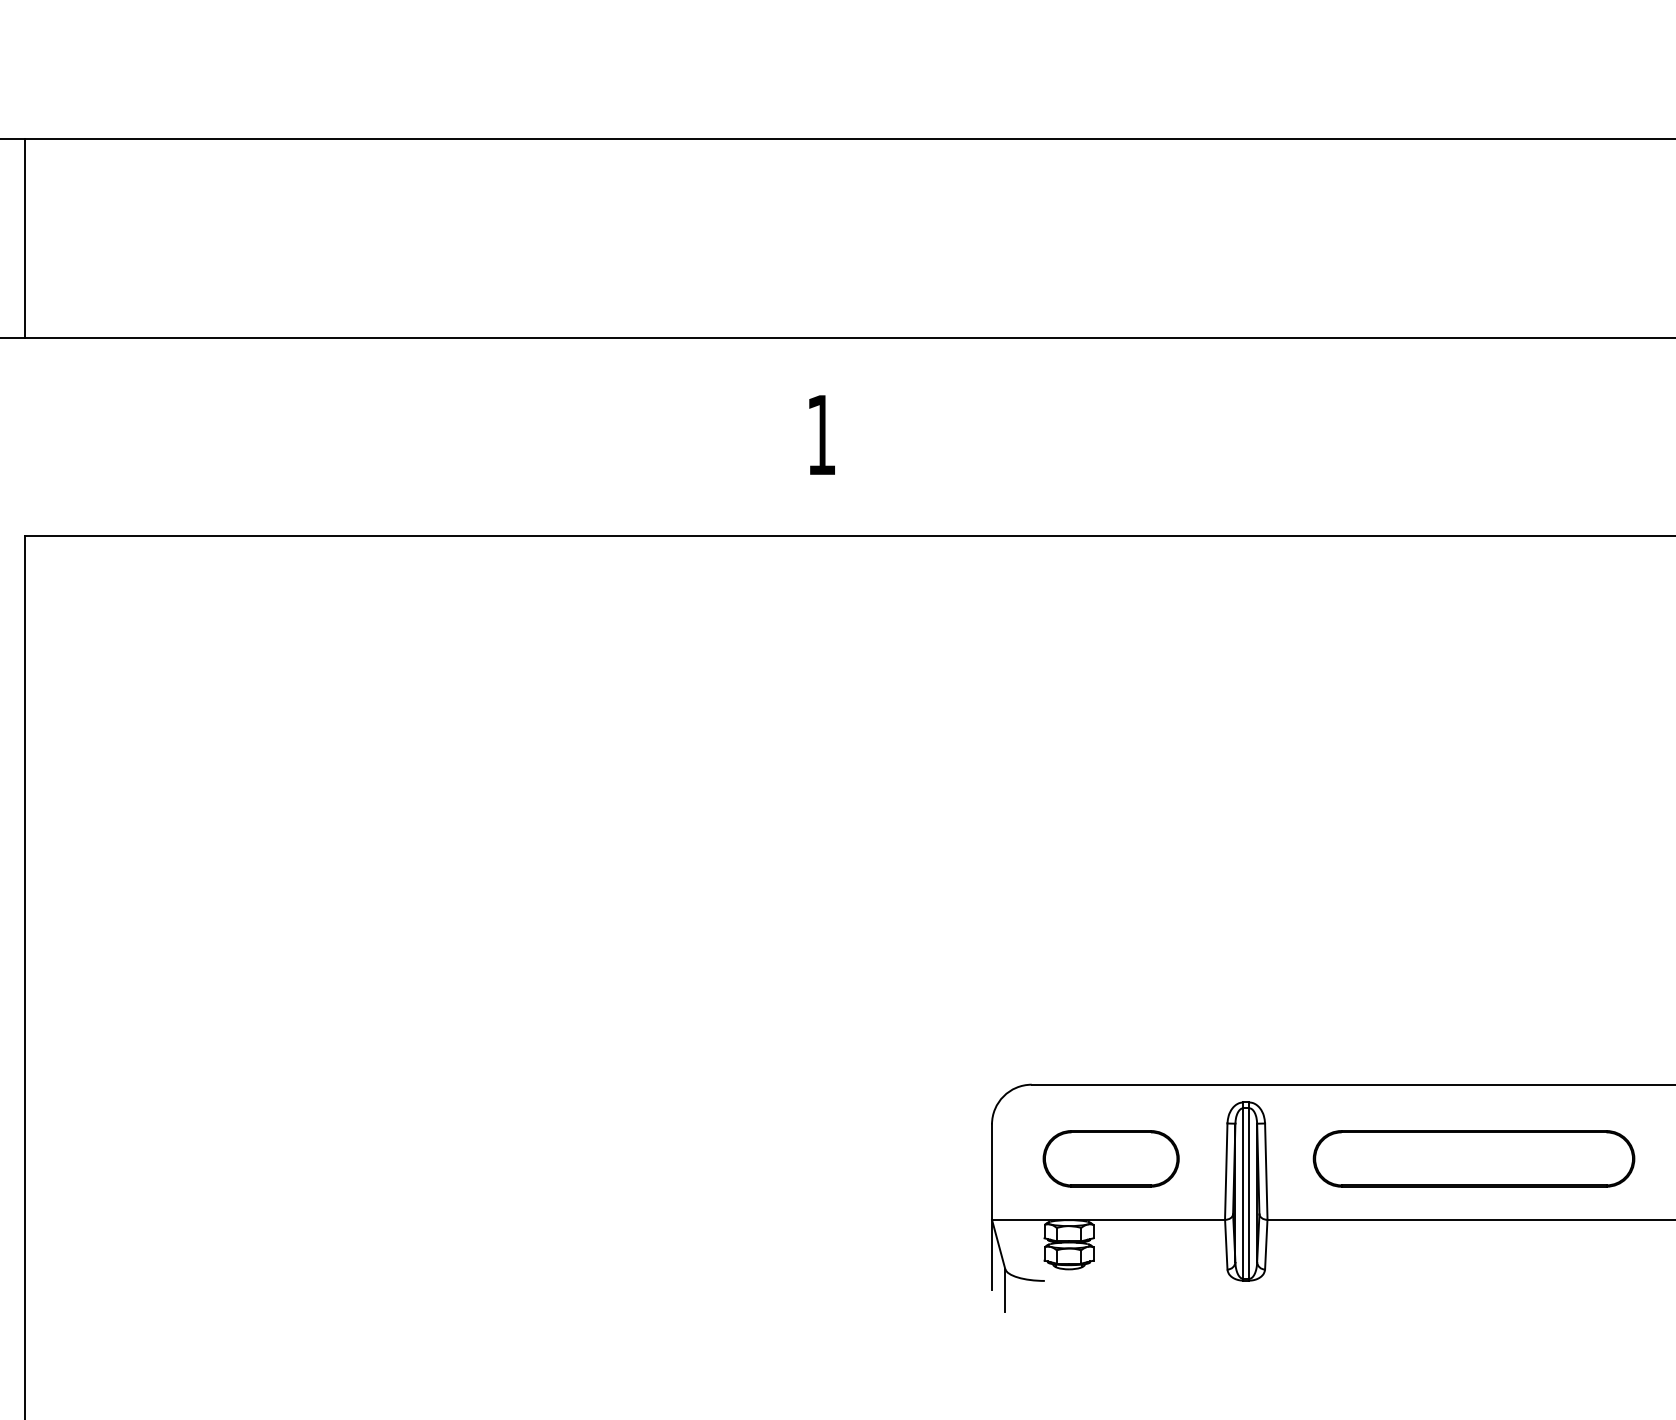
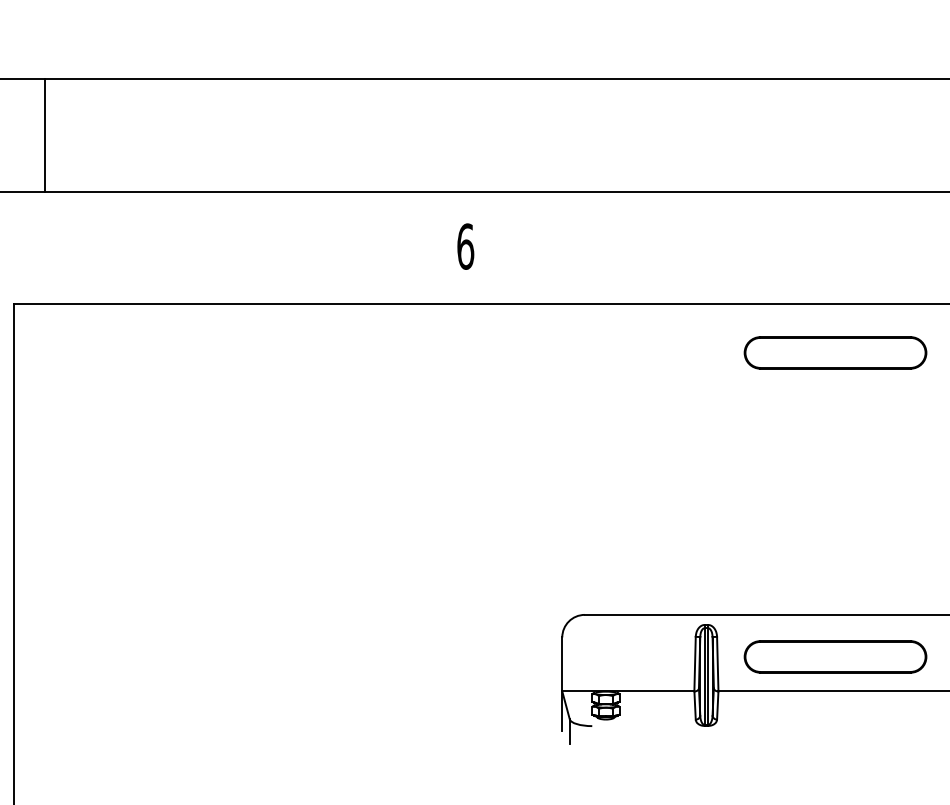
line: (25, 237) -> (45, 134), moved
text: (821, 434) -> (465, 246), 1 -> 6
part: (1473, 621) -> (835, 352), added
part: (1110, 1158) -> (629, 656), removed

